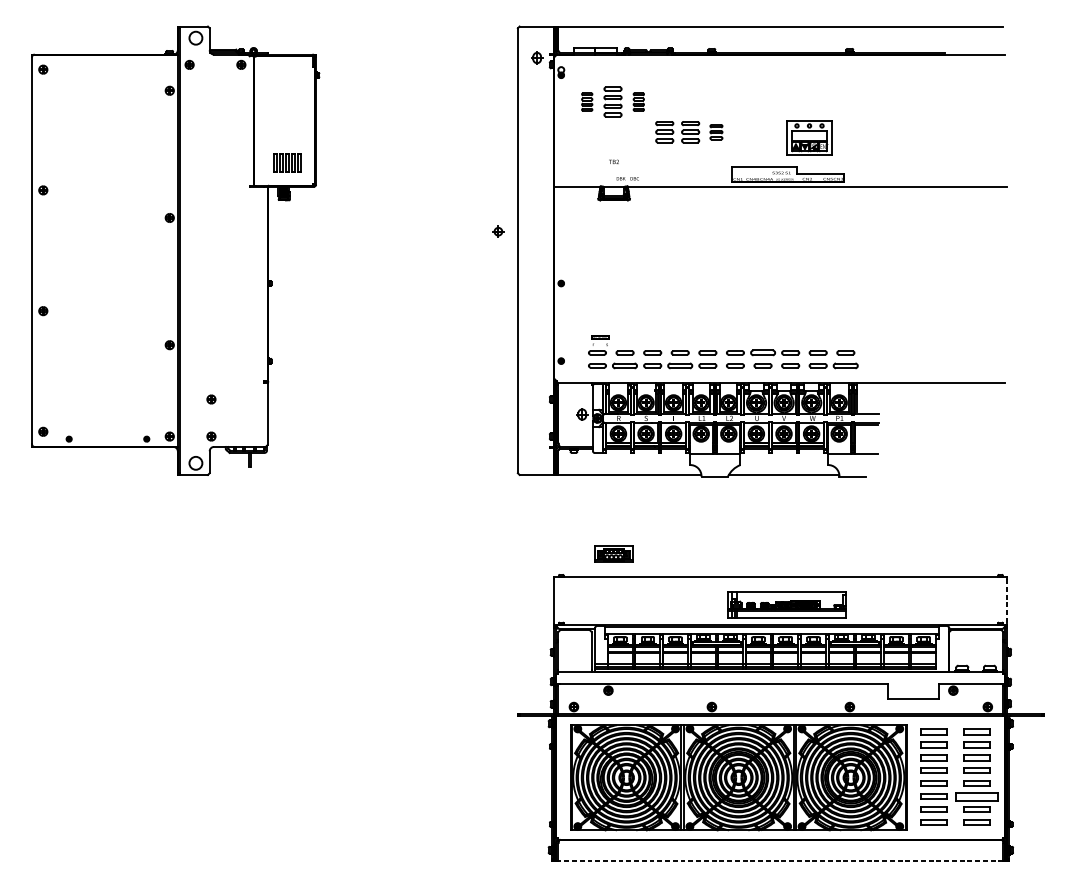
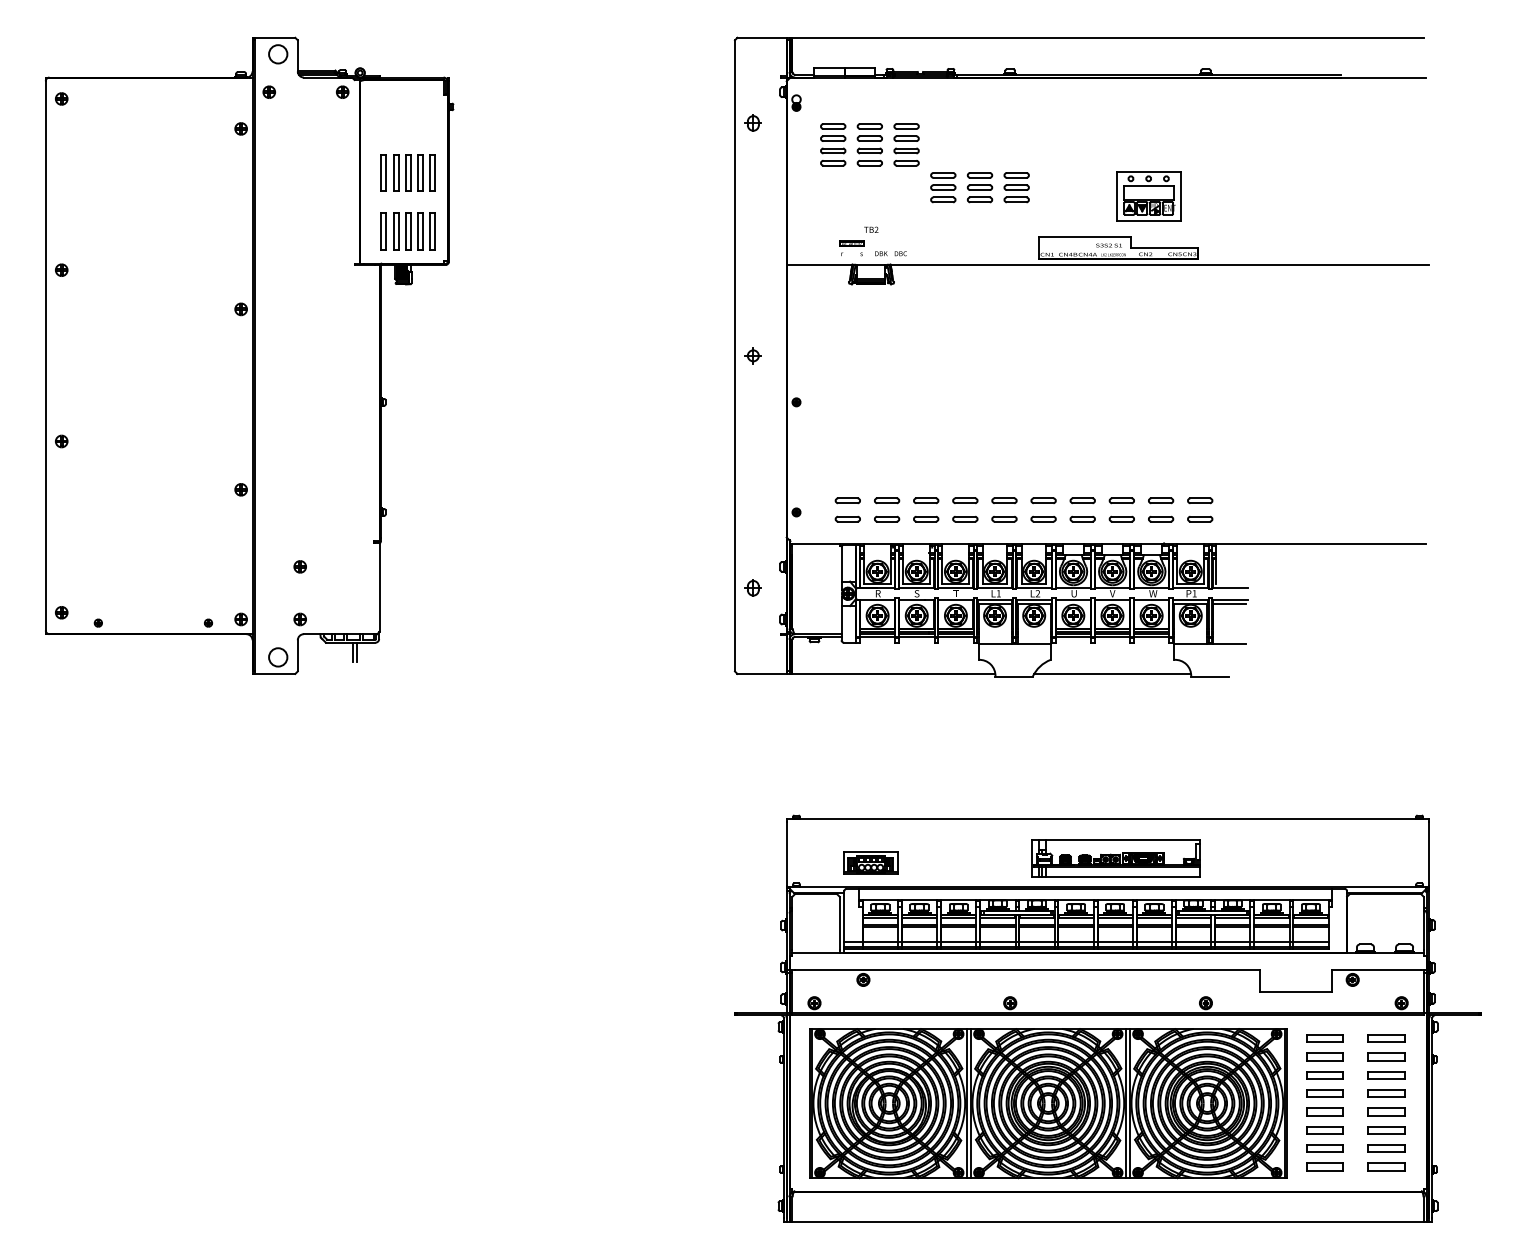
part: (536, 57) -> (752, 122), moved
part: (587, 101) -> (833, 144), size x1.67
part: (638, 101) -> (906, 144), size x1.67
part: (287, 121) -> (407, 172), added
part: (716, 132) -> (1016, 187), size x1.43
part: (287, 163) -> (407, 231), size x1.43
part: (497, 231) -> (752, 355), moved
part: (600, 340) -> (851, 248), moved
part: (762, 352) -> (1082, 500), size x0.71
part: (625, 365) -> (887, 518), size x0.71
part: (680, 365) -> (965, 518), size x0.71
part: (846, 365) -> (1200, 518), size x0.71
part: (581, 414) -> (752, 587), moved
part: (613, 553) -> (870, 862), moved
line: (1007, 602) -> (1429, 854), dashed -> solid
part: (977, 796) -> (1386, 1130), size x0.62
line: (781, 861) -> (1108, 1222), dashed -> solid

